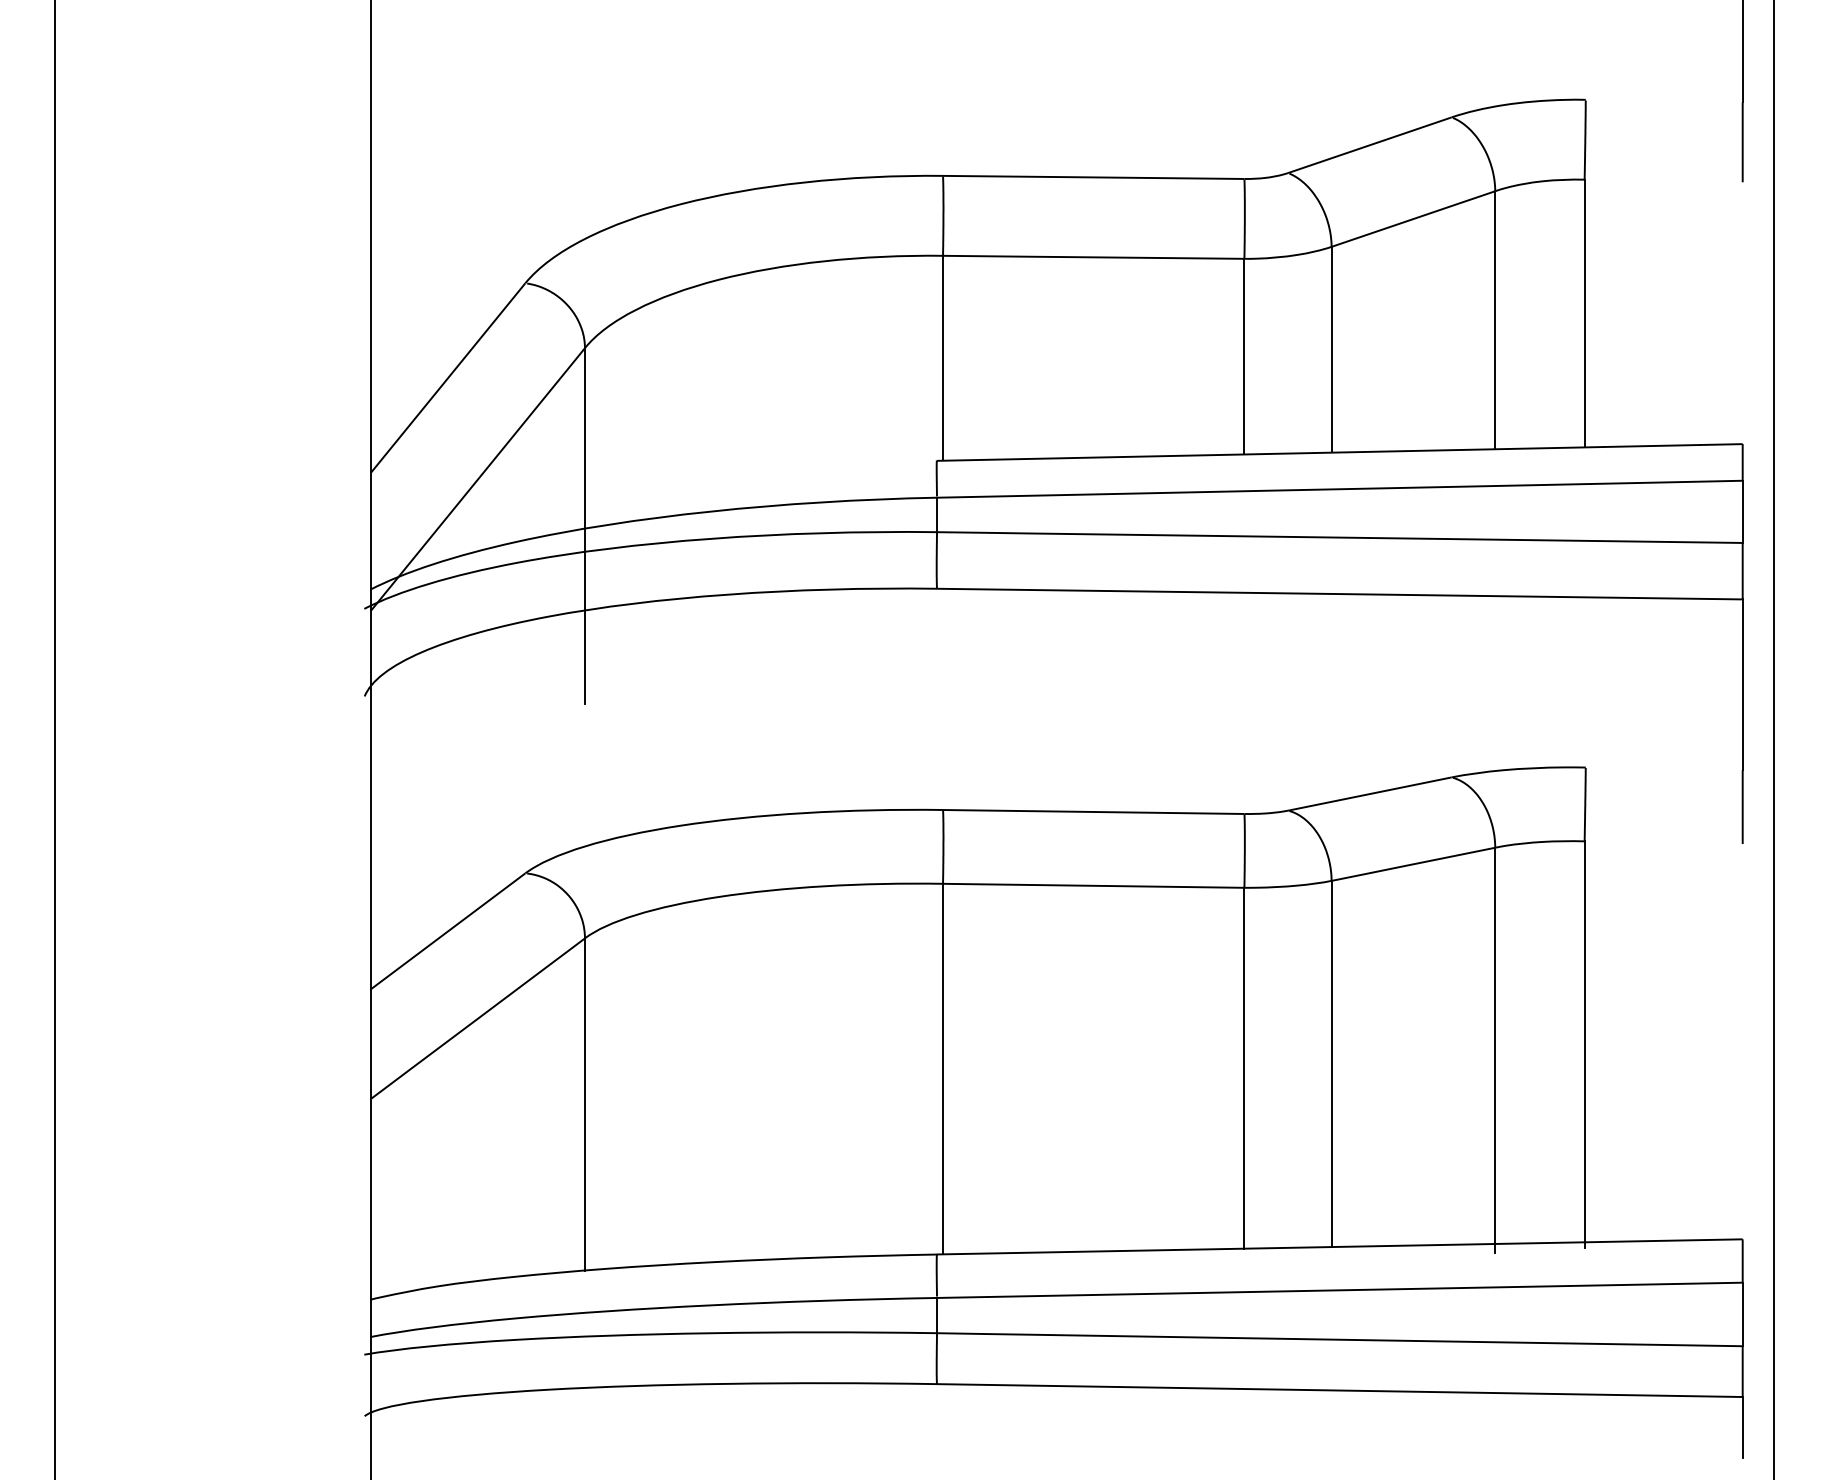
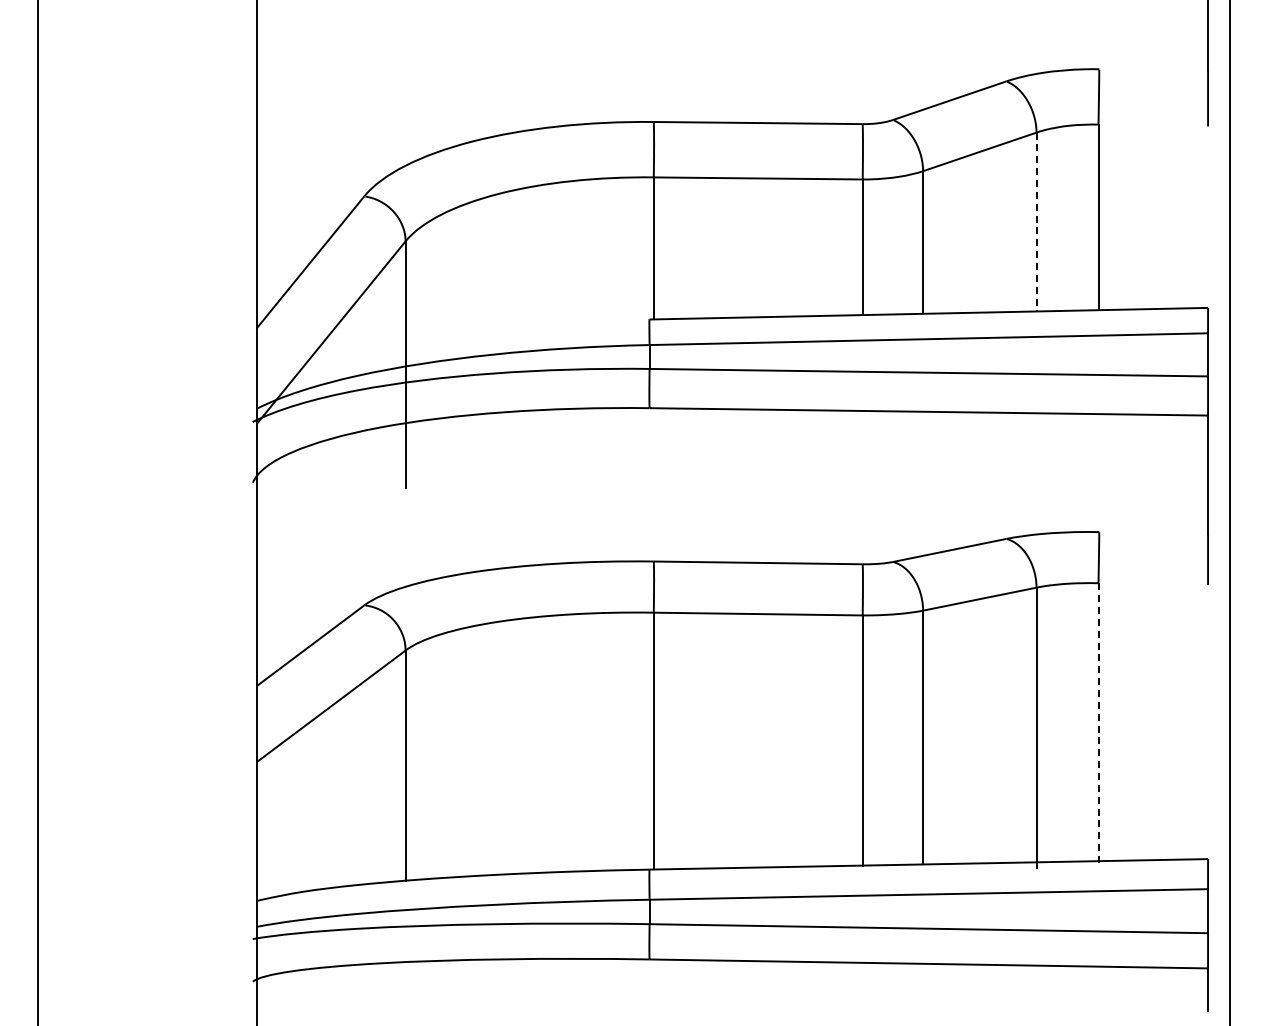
line: (1495, 320) -> (1036, 222), solid -> dashed
line: (1584, 1045) -> (1098, 724), solid -> dashed

